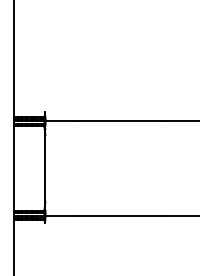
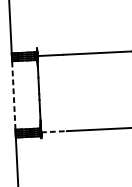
line: (13, 168) -> (13, 95), solid -> dashed
line: (61, 215) -> (54, 131), solid -> dashed

